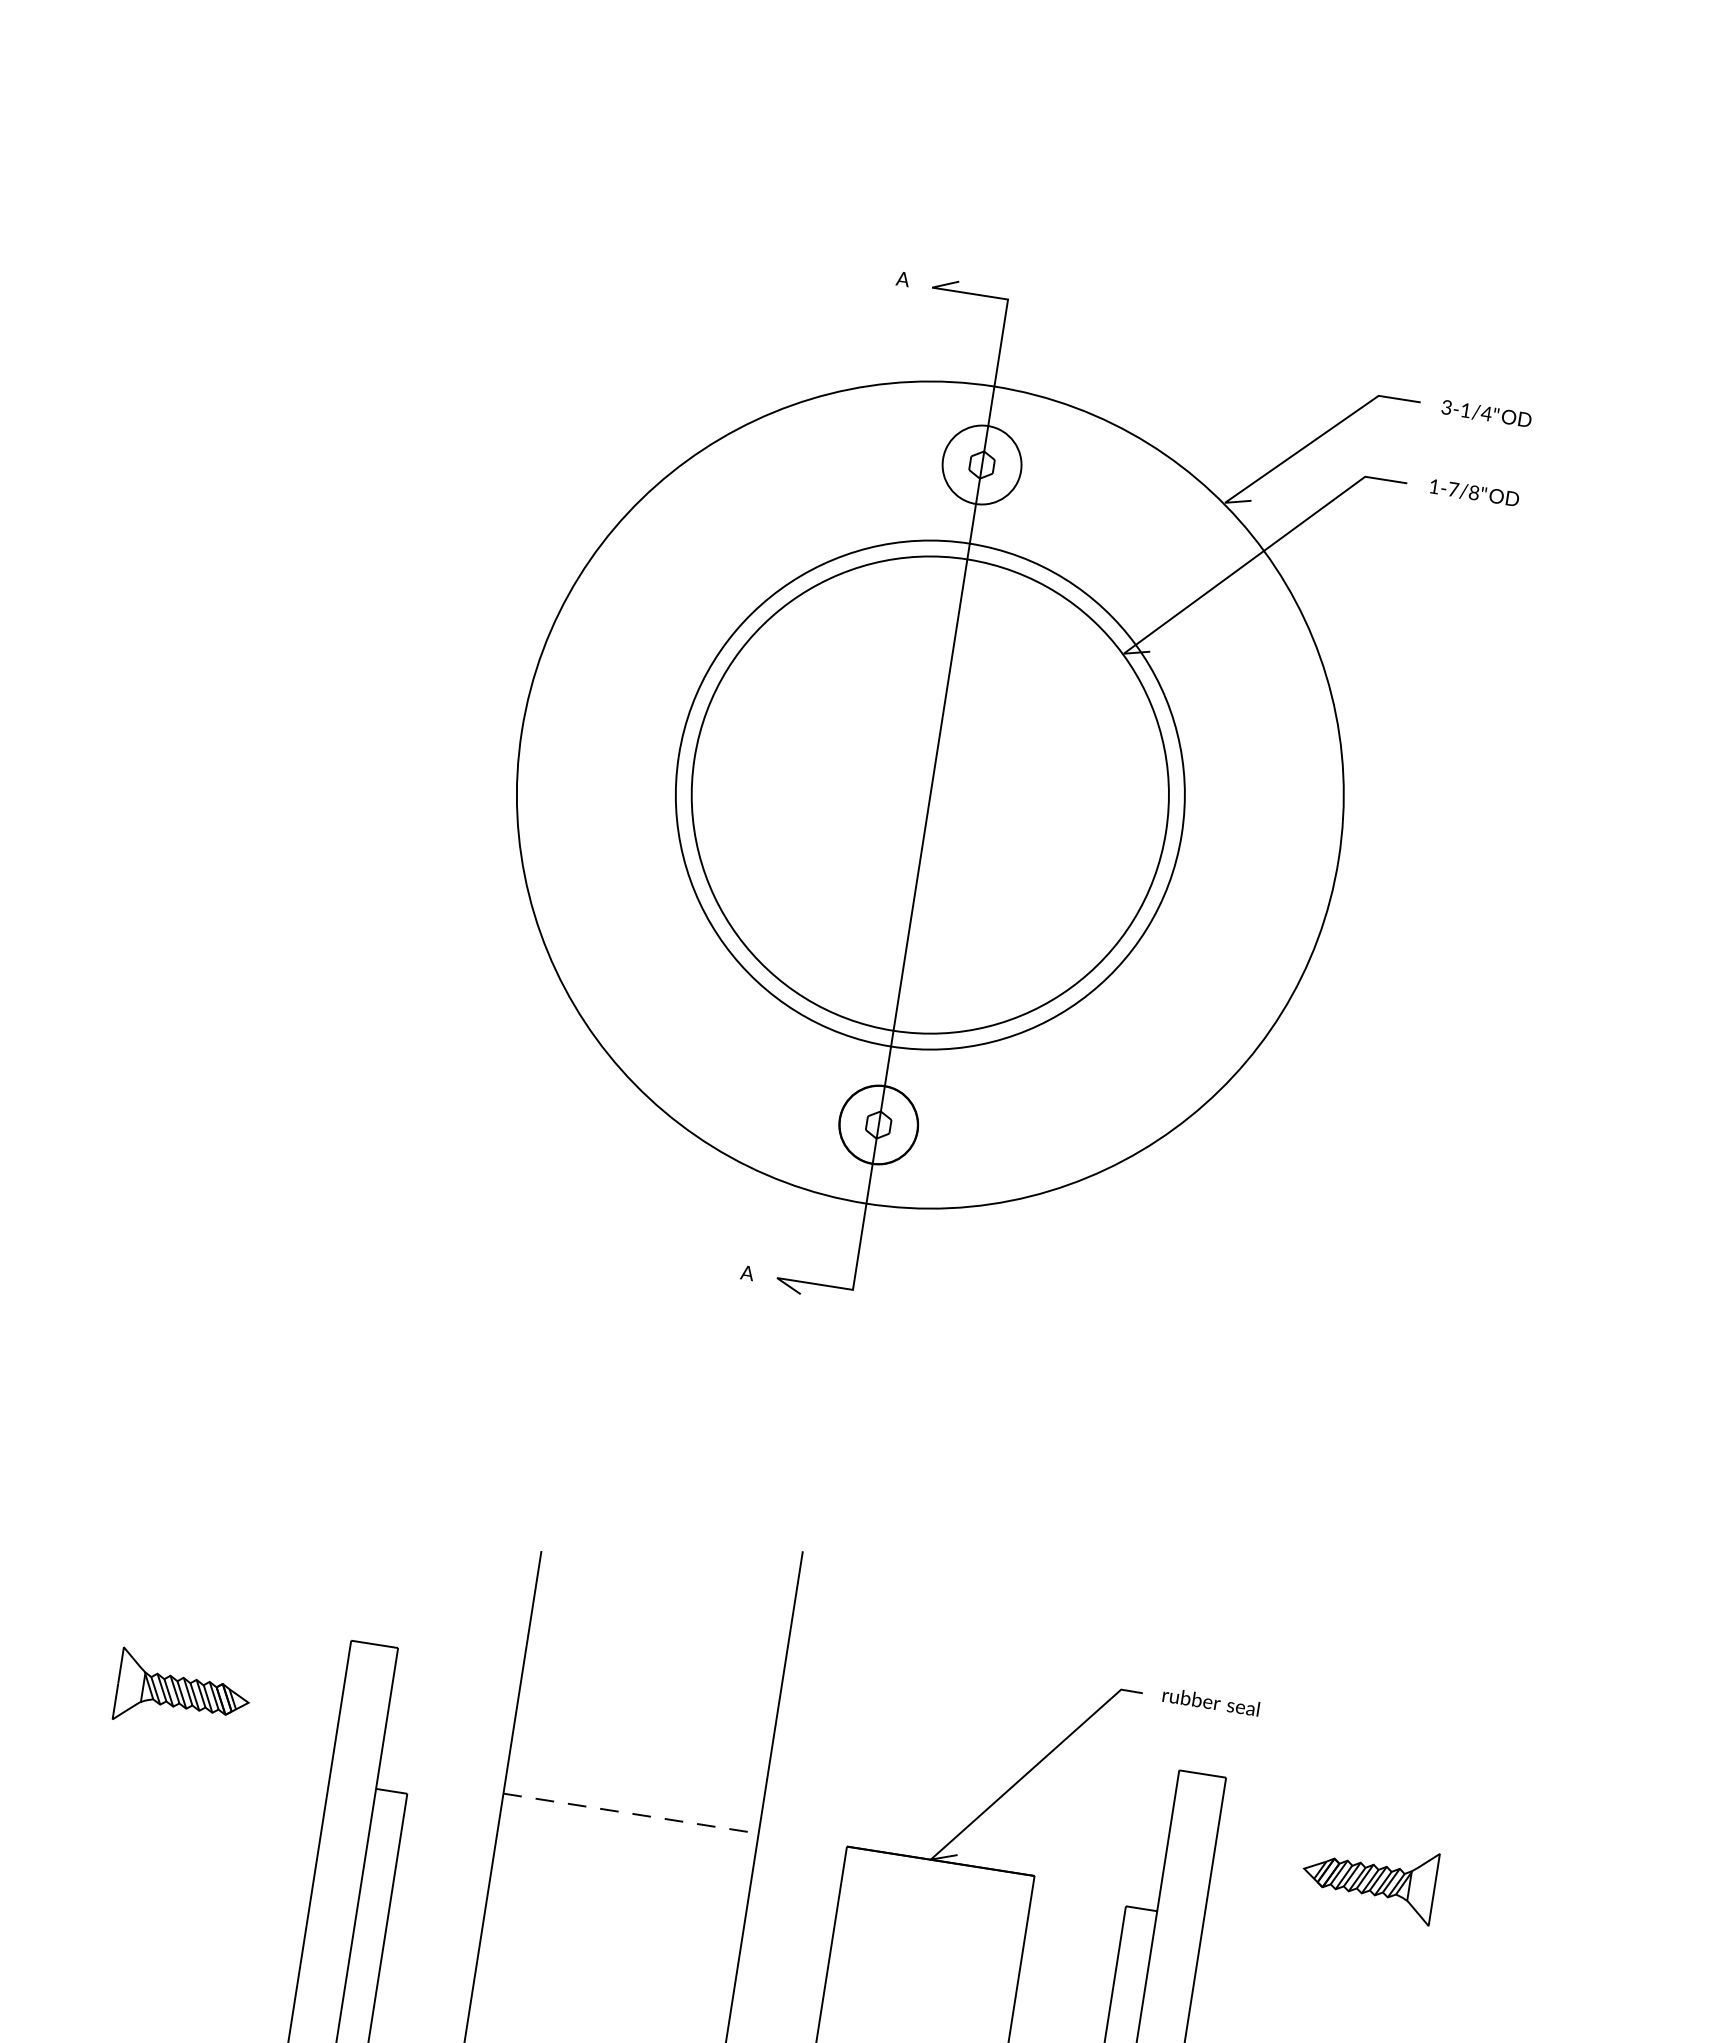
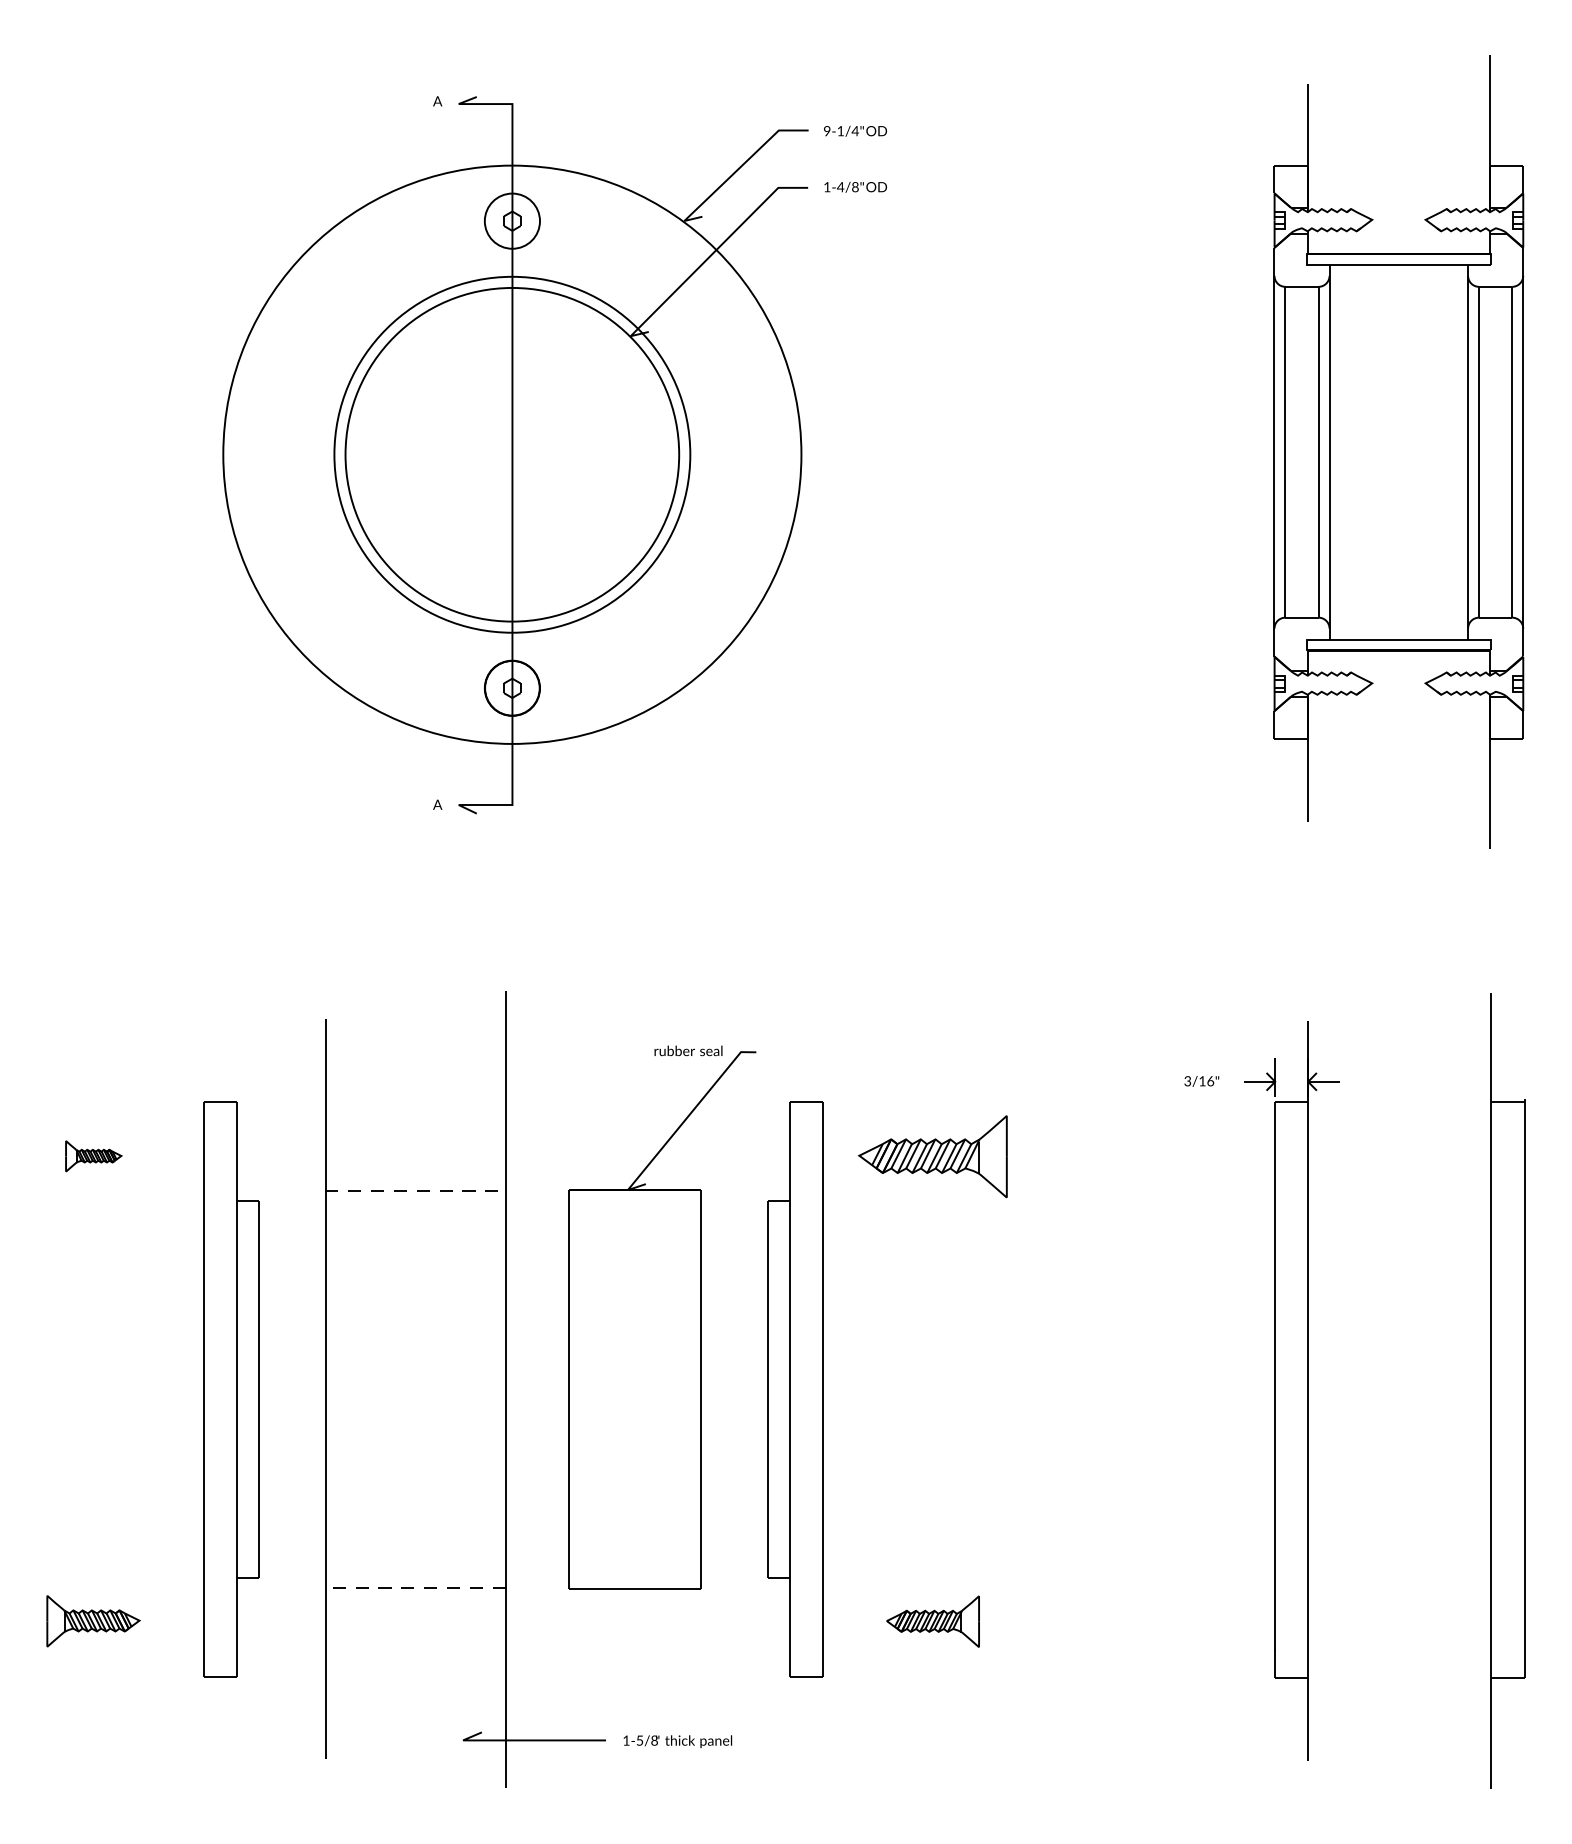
text: (1447, 408) -> (827, 131), 3-1/4" -> 9-1/4"
text: (1453, 490) -> (840, 187), 1-7/8" -> 1-4/8"
part: (183, 1693) -> (93, 1156), size x0.6
text: (1211, 1701) -> (688, 1050), moved
part: (1368, 1879) -> (932, 1156), size x1.6

